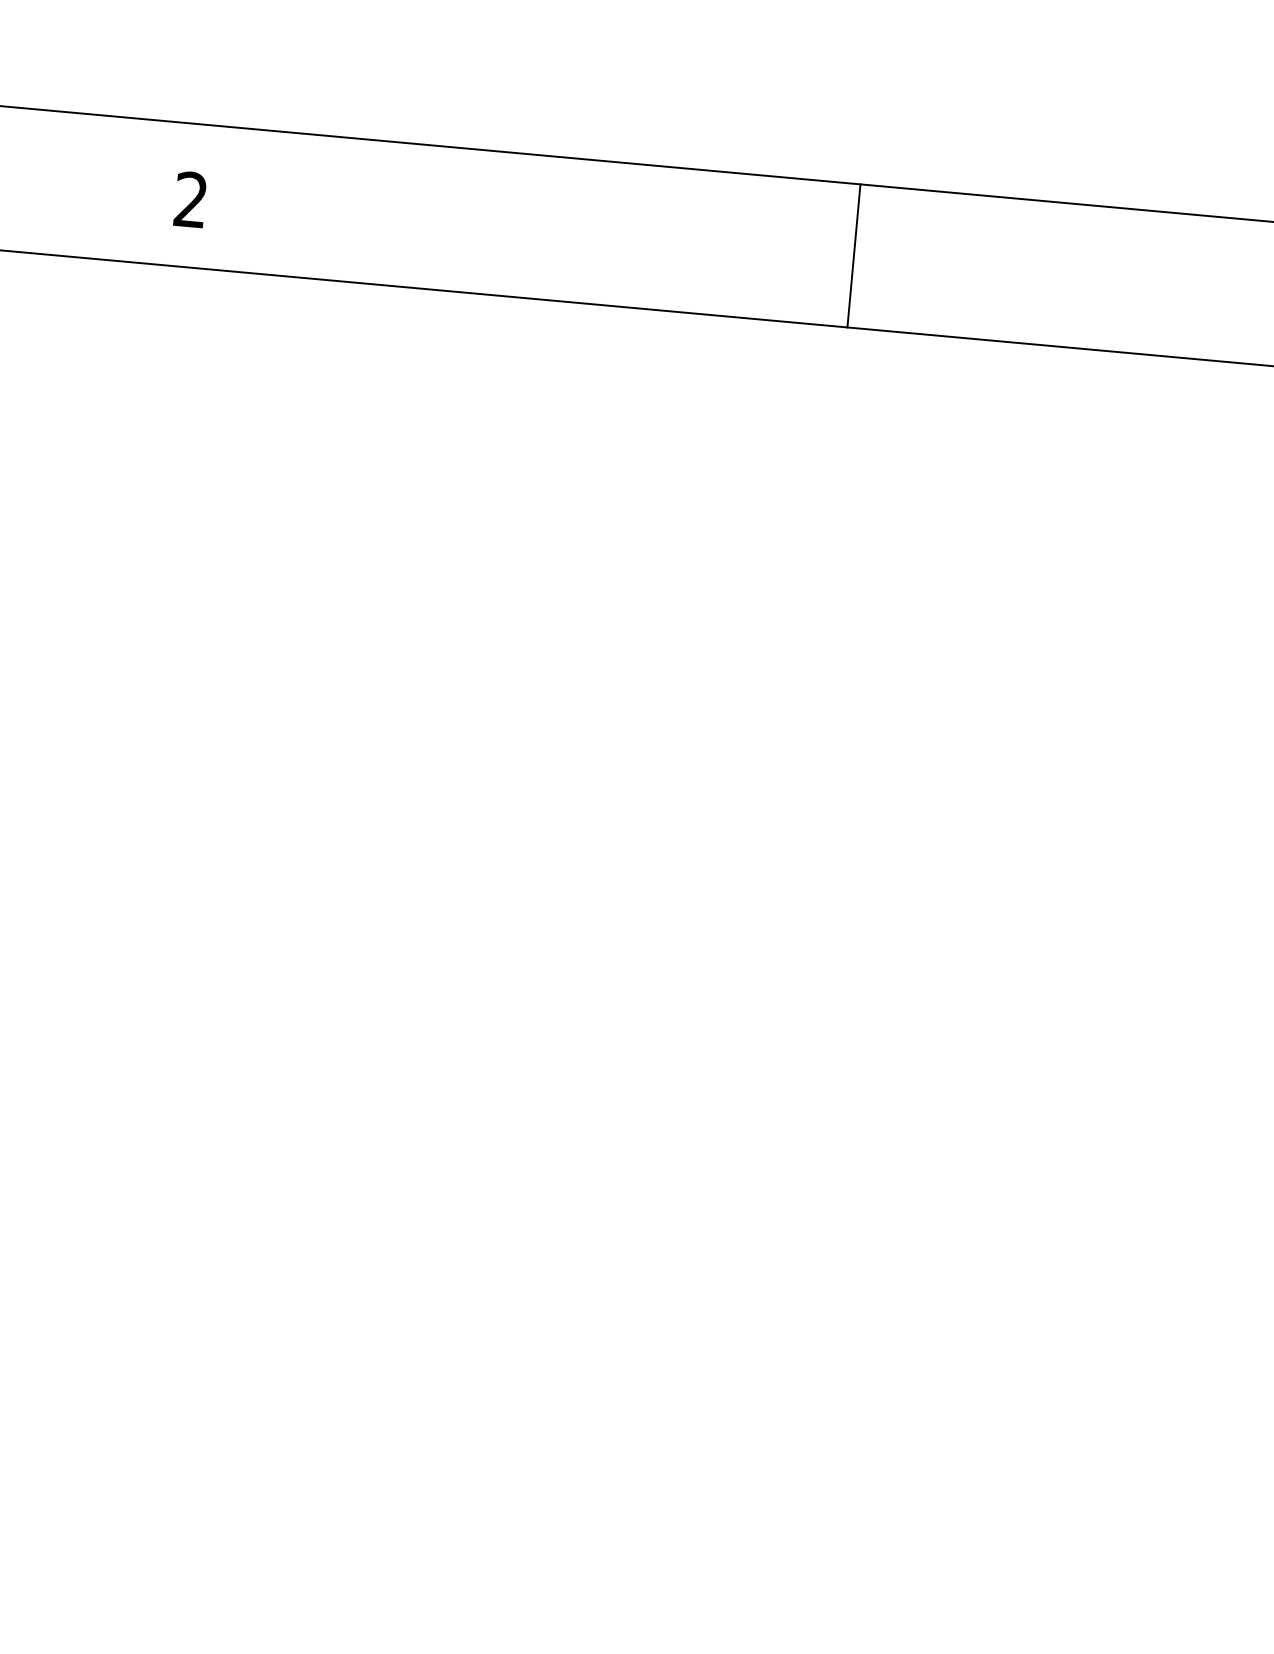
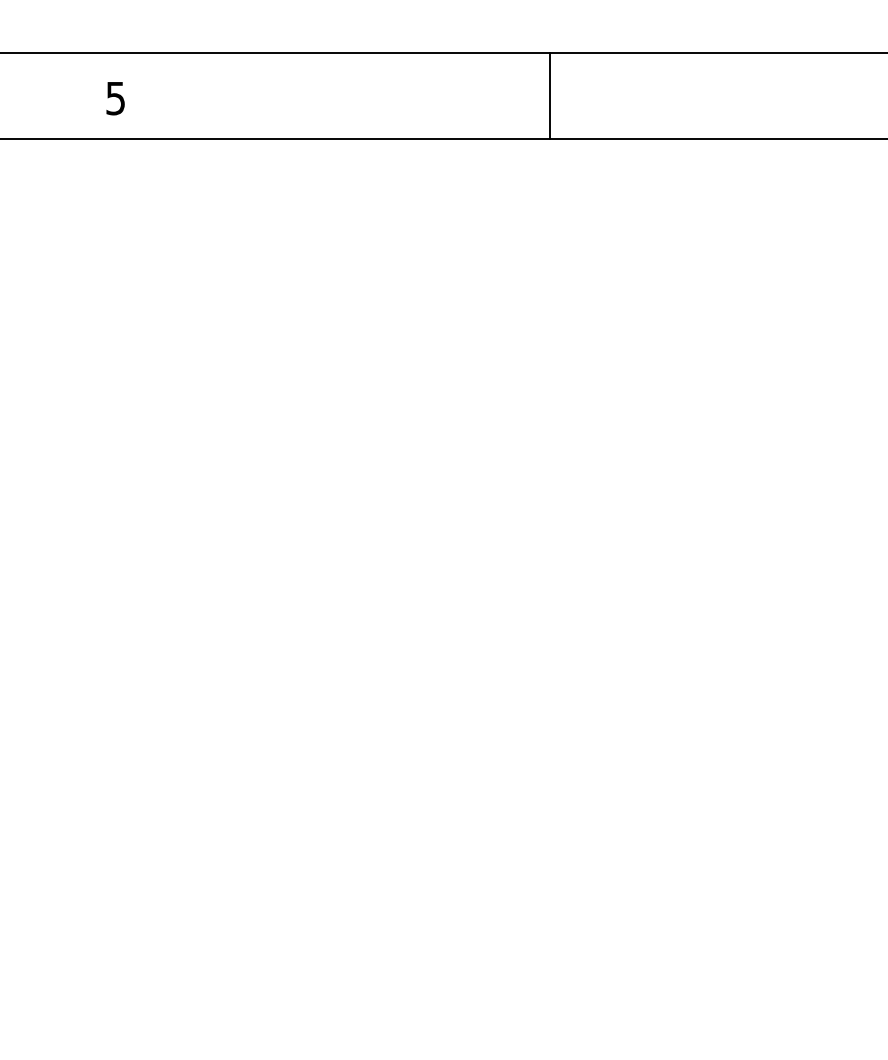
text: (190, 199) -> (115, 98), 2 -> 5
line: (853, 255) -> (549, 95), moved

